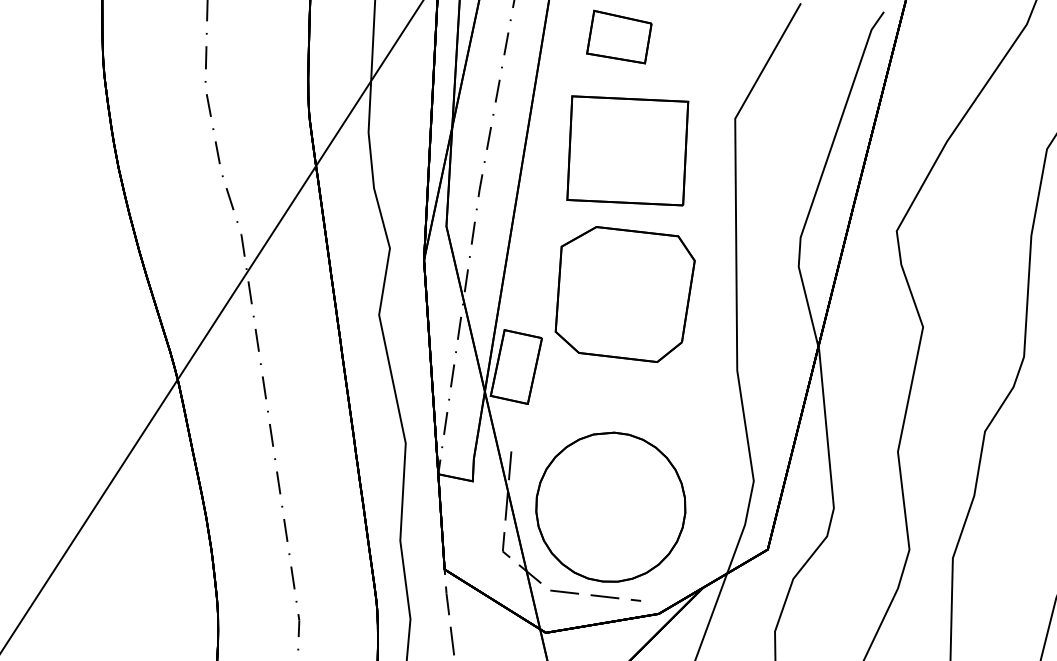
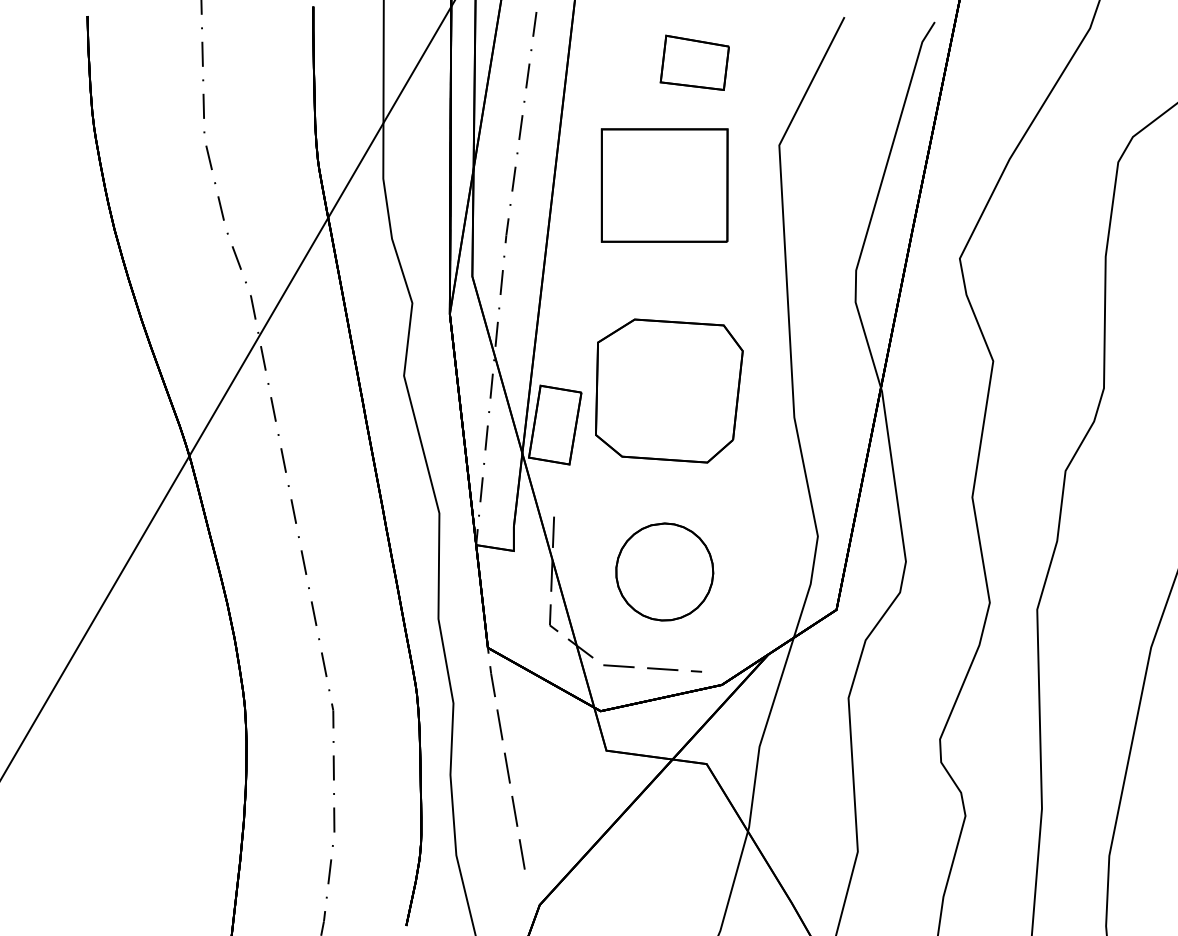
part: (619, 36) -> (694, 62), moved
part: (625, 293) -> (669, 390), moved
part: (610, 506) -> (664, 571), size x0.6

